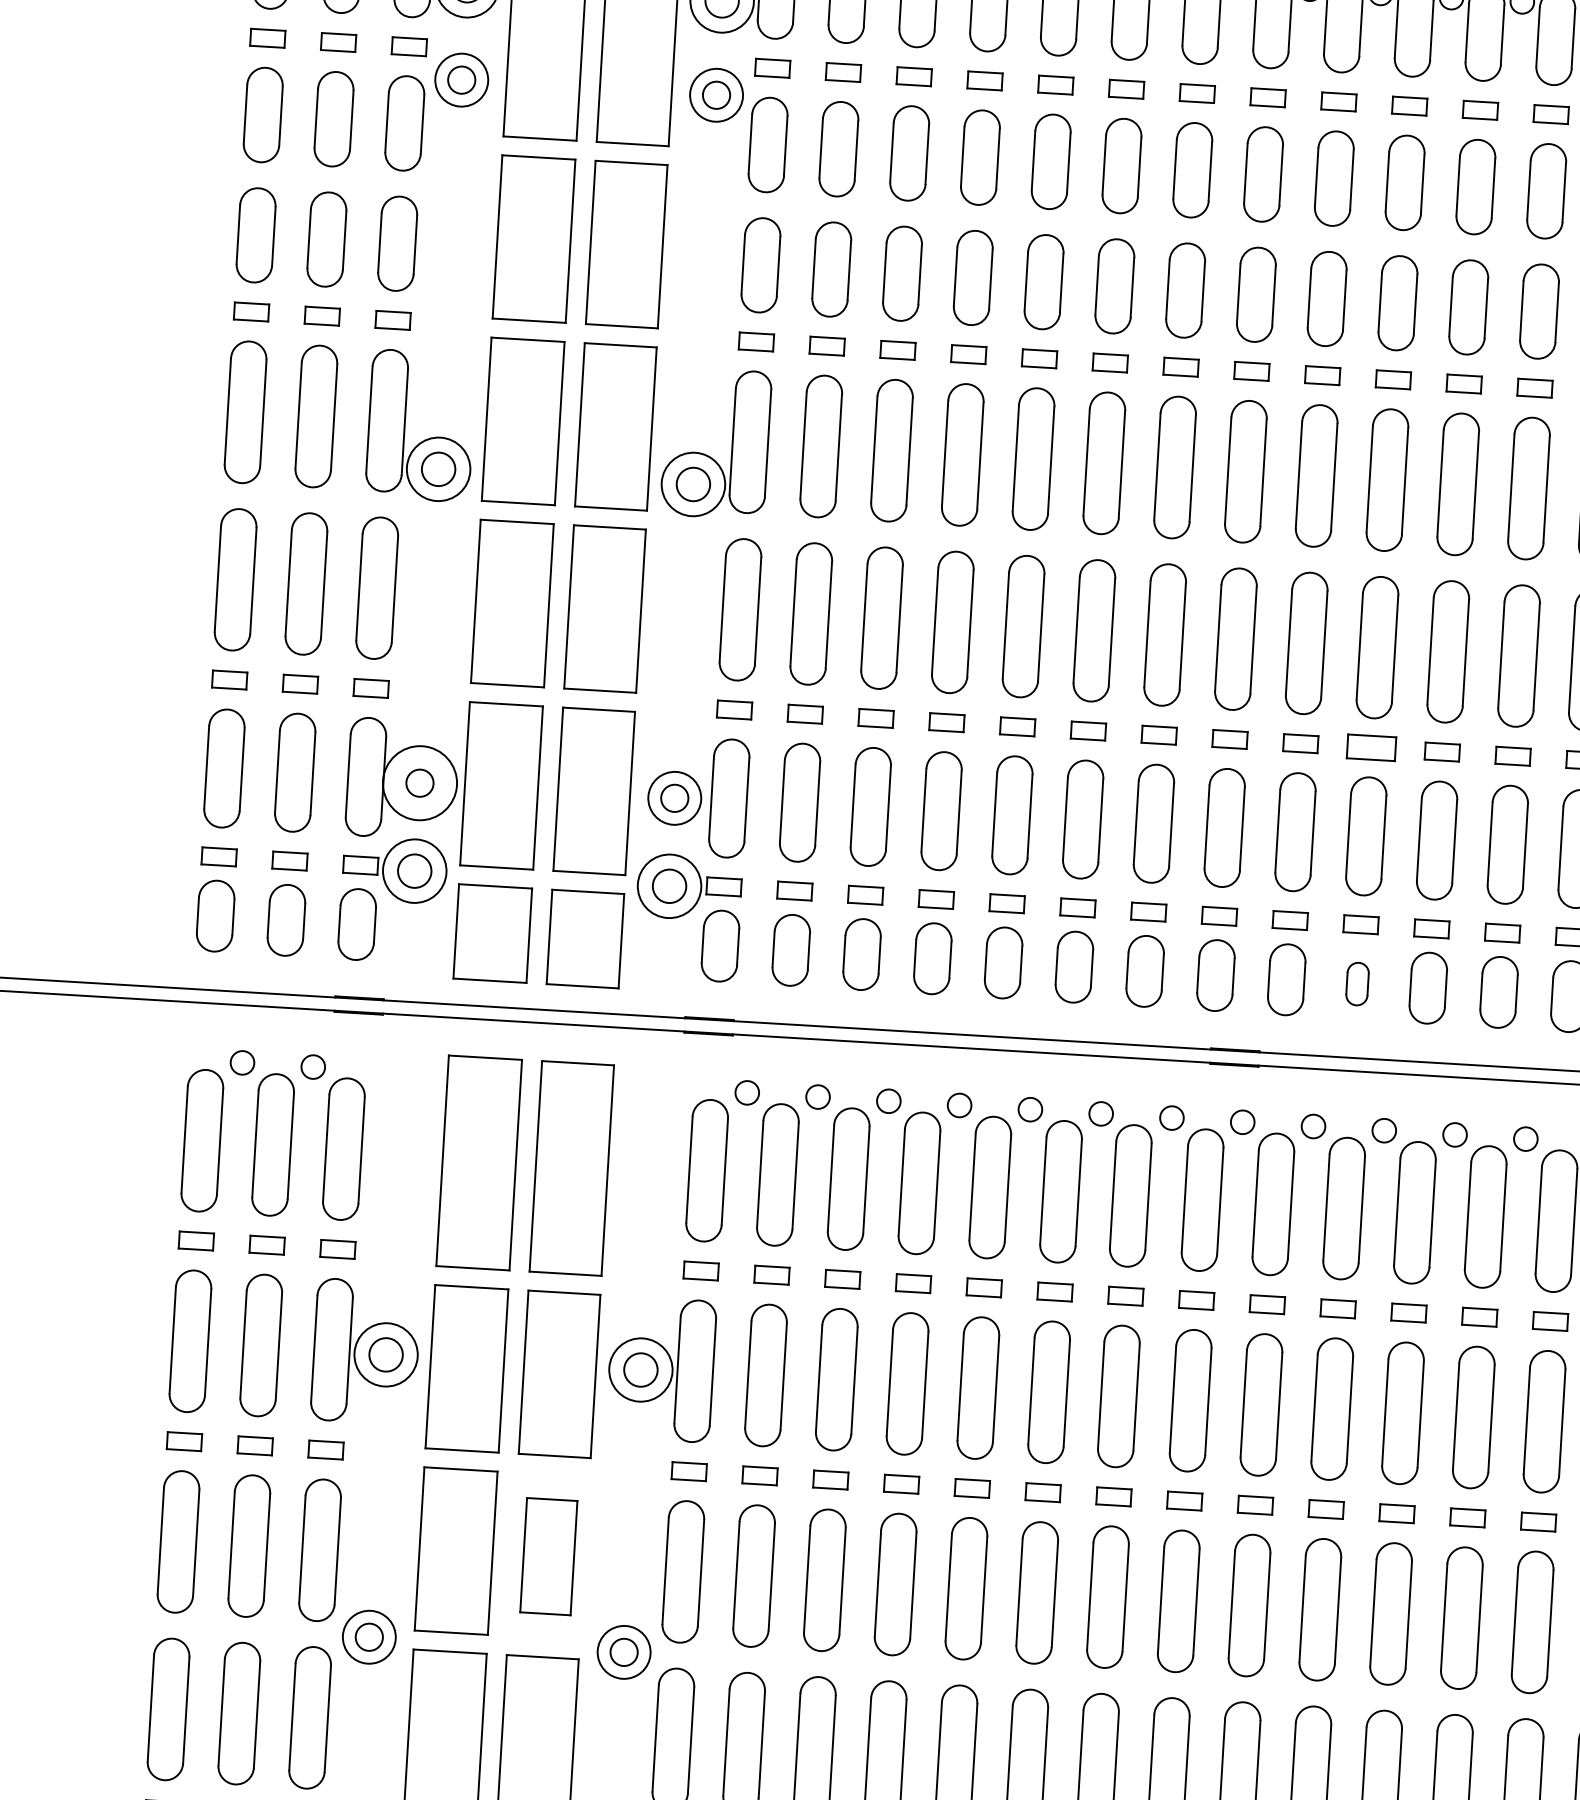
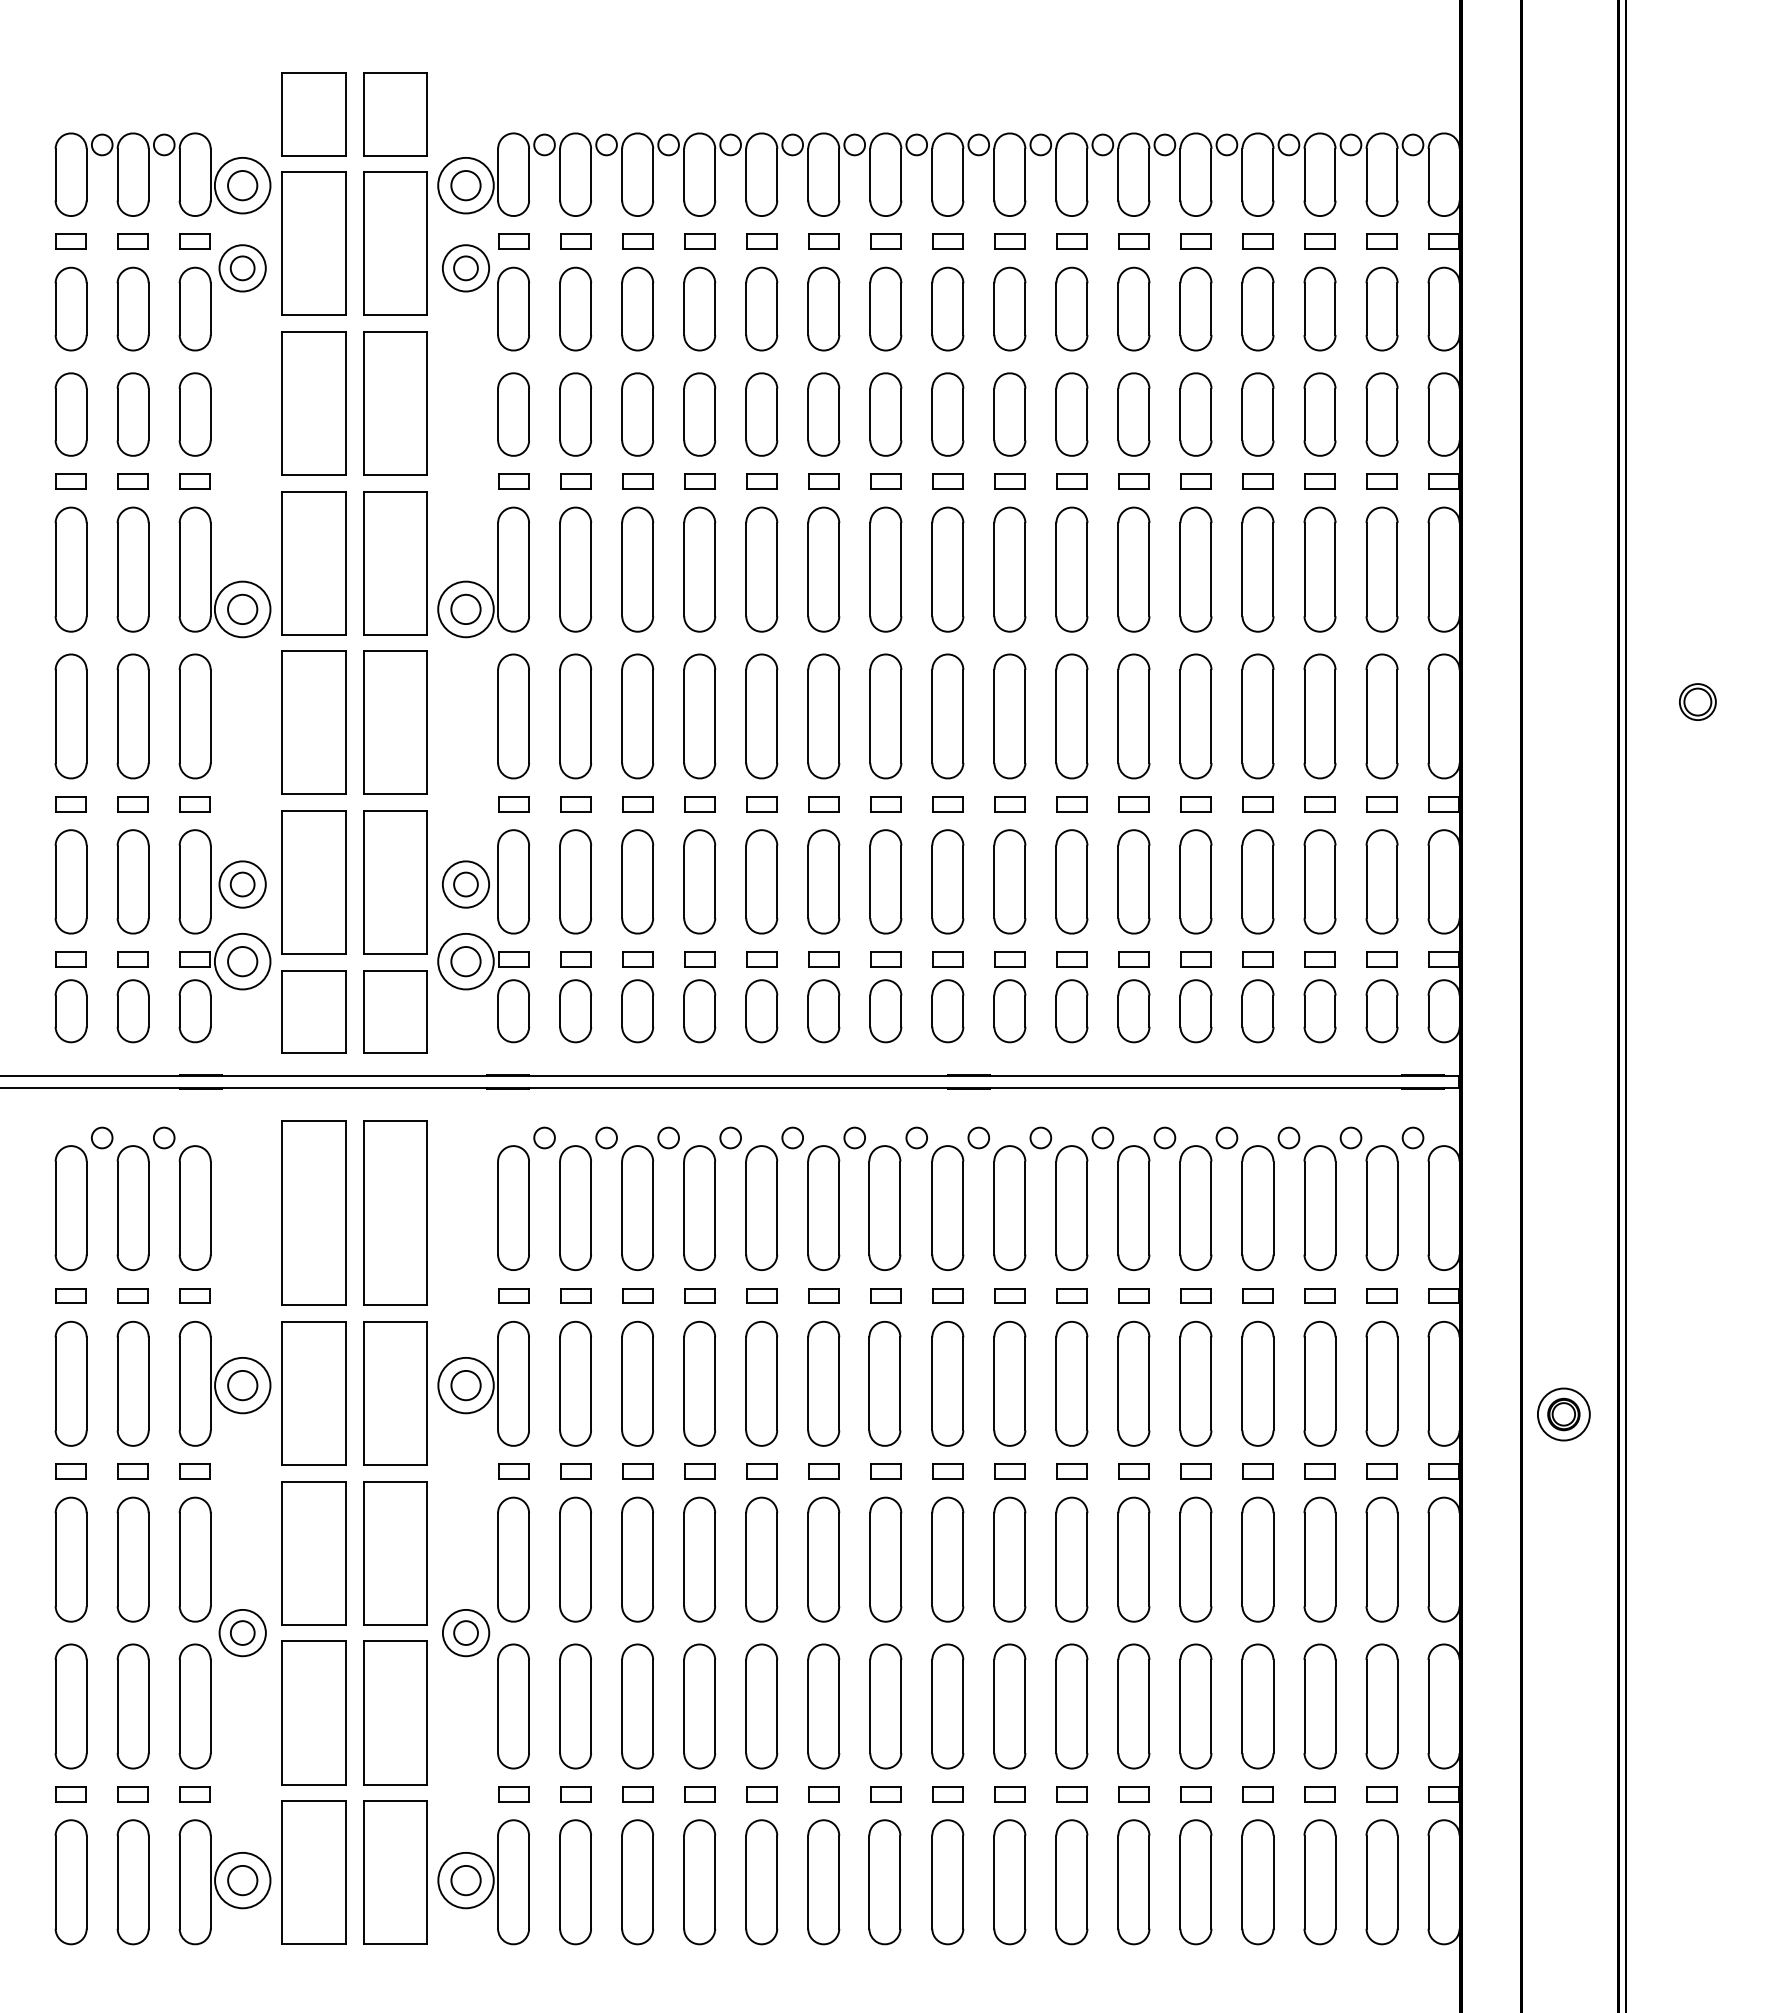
part: (1371, 748) -> (1071, 804), size x0.71
circle: (419, 783) -> (242, 884), size x0.71
part: (1357, 984) -> (1071, 1011), size x1.67
part: (549, 1556) -> (395, 1553), size x1.43

